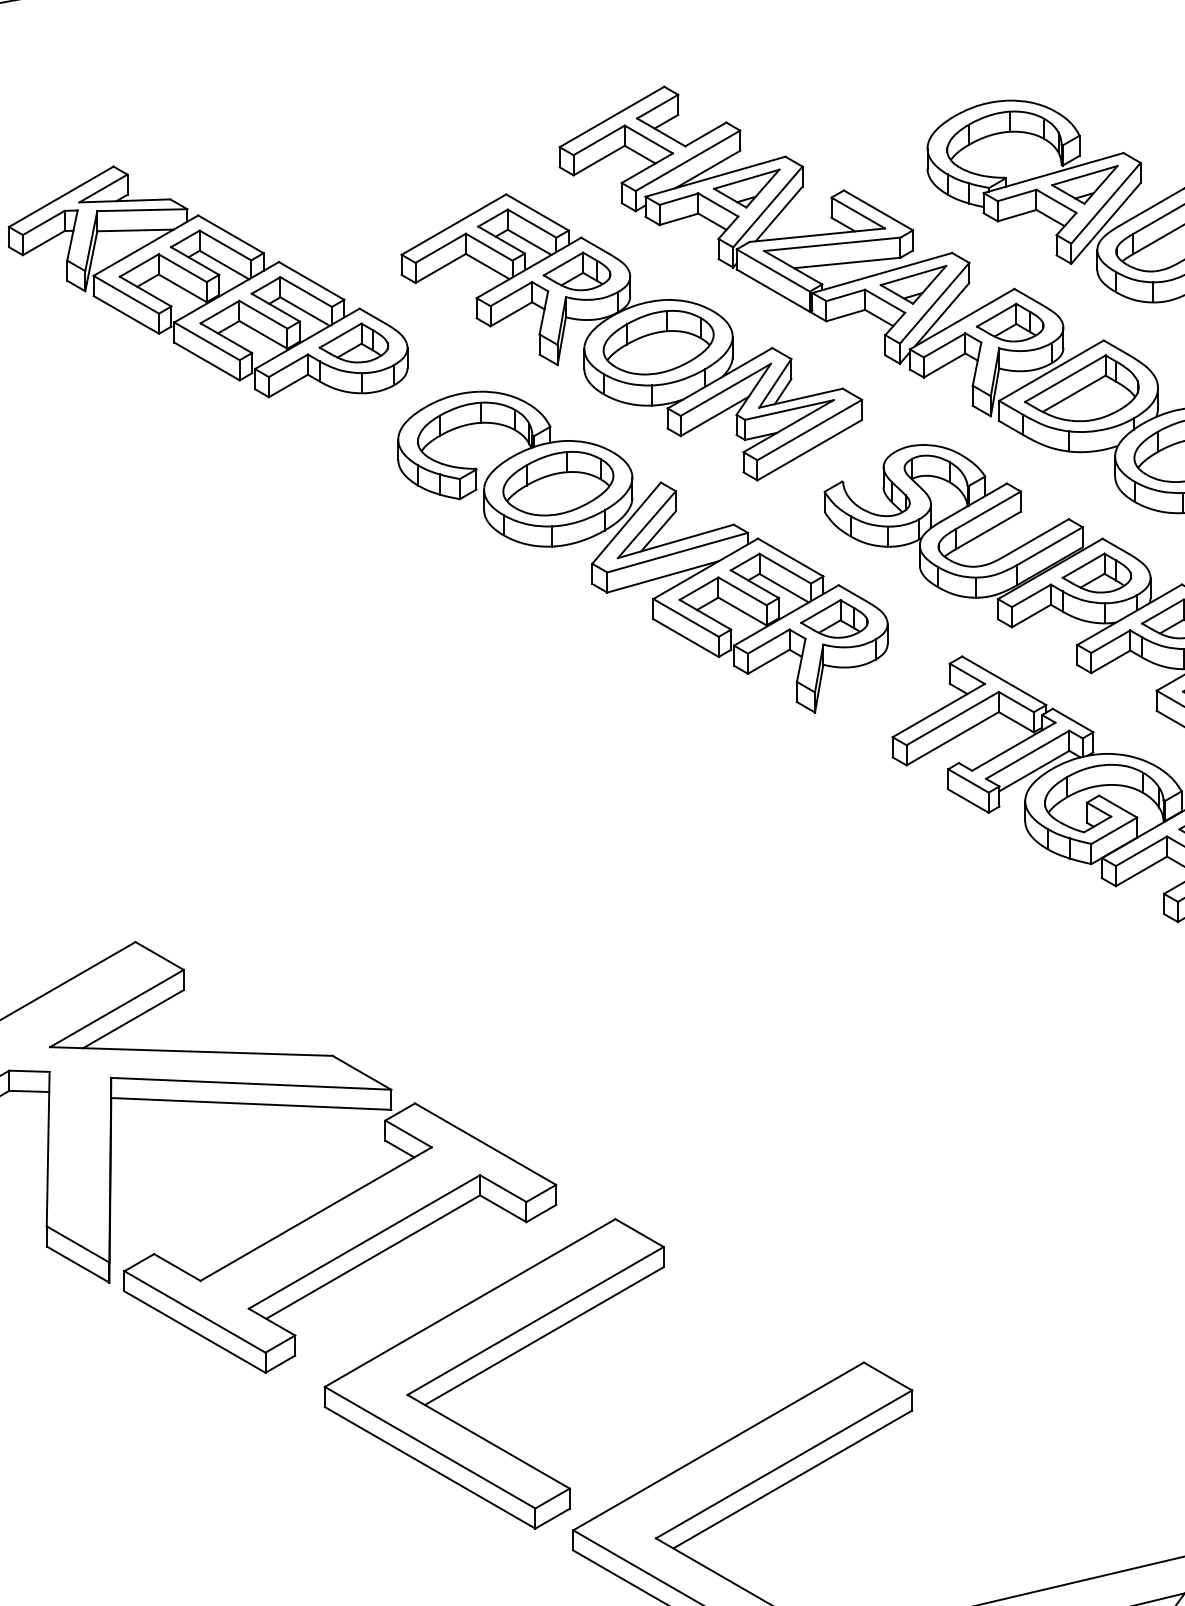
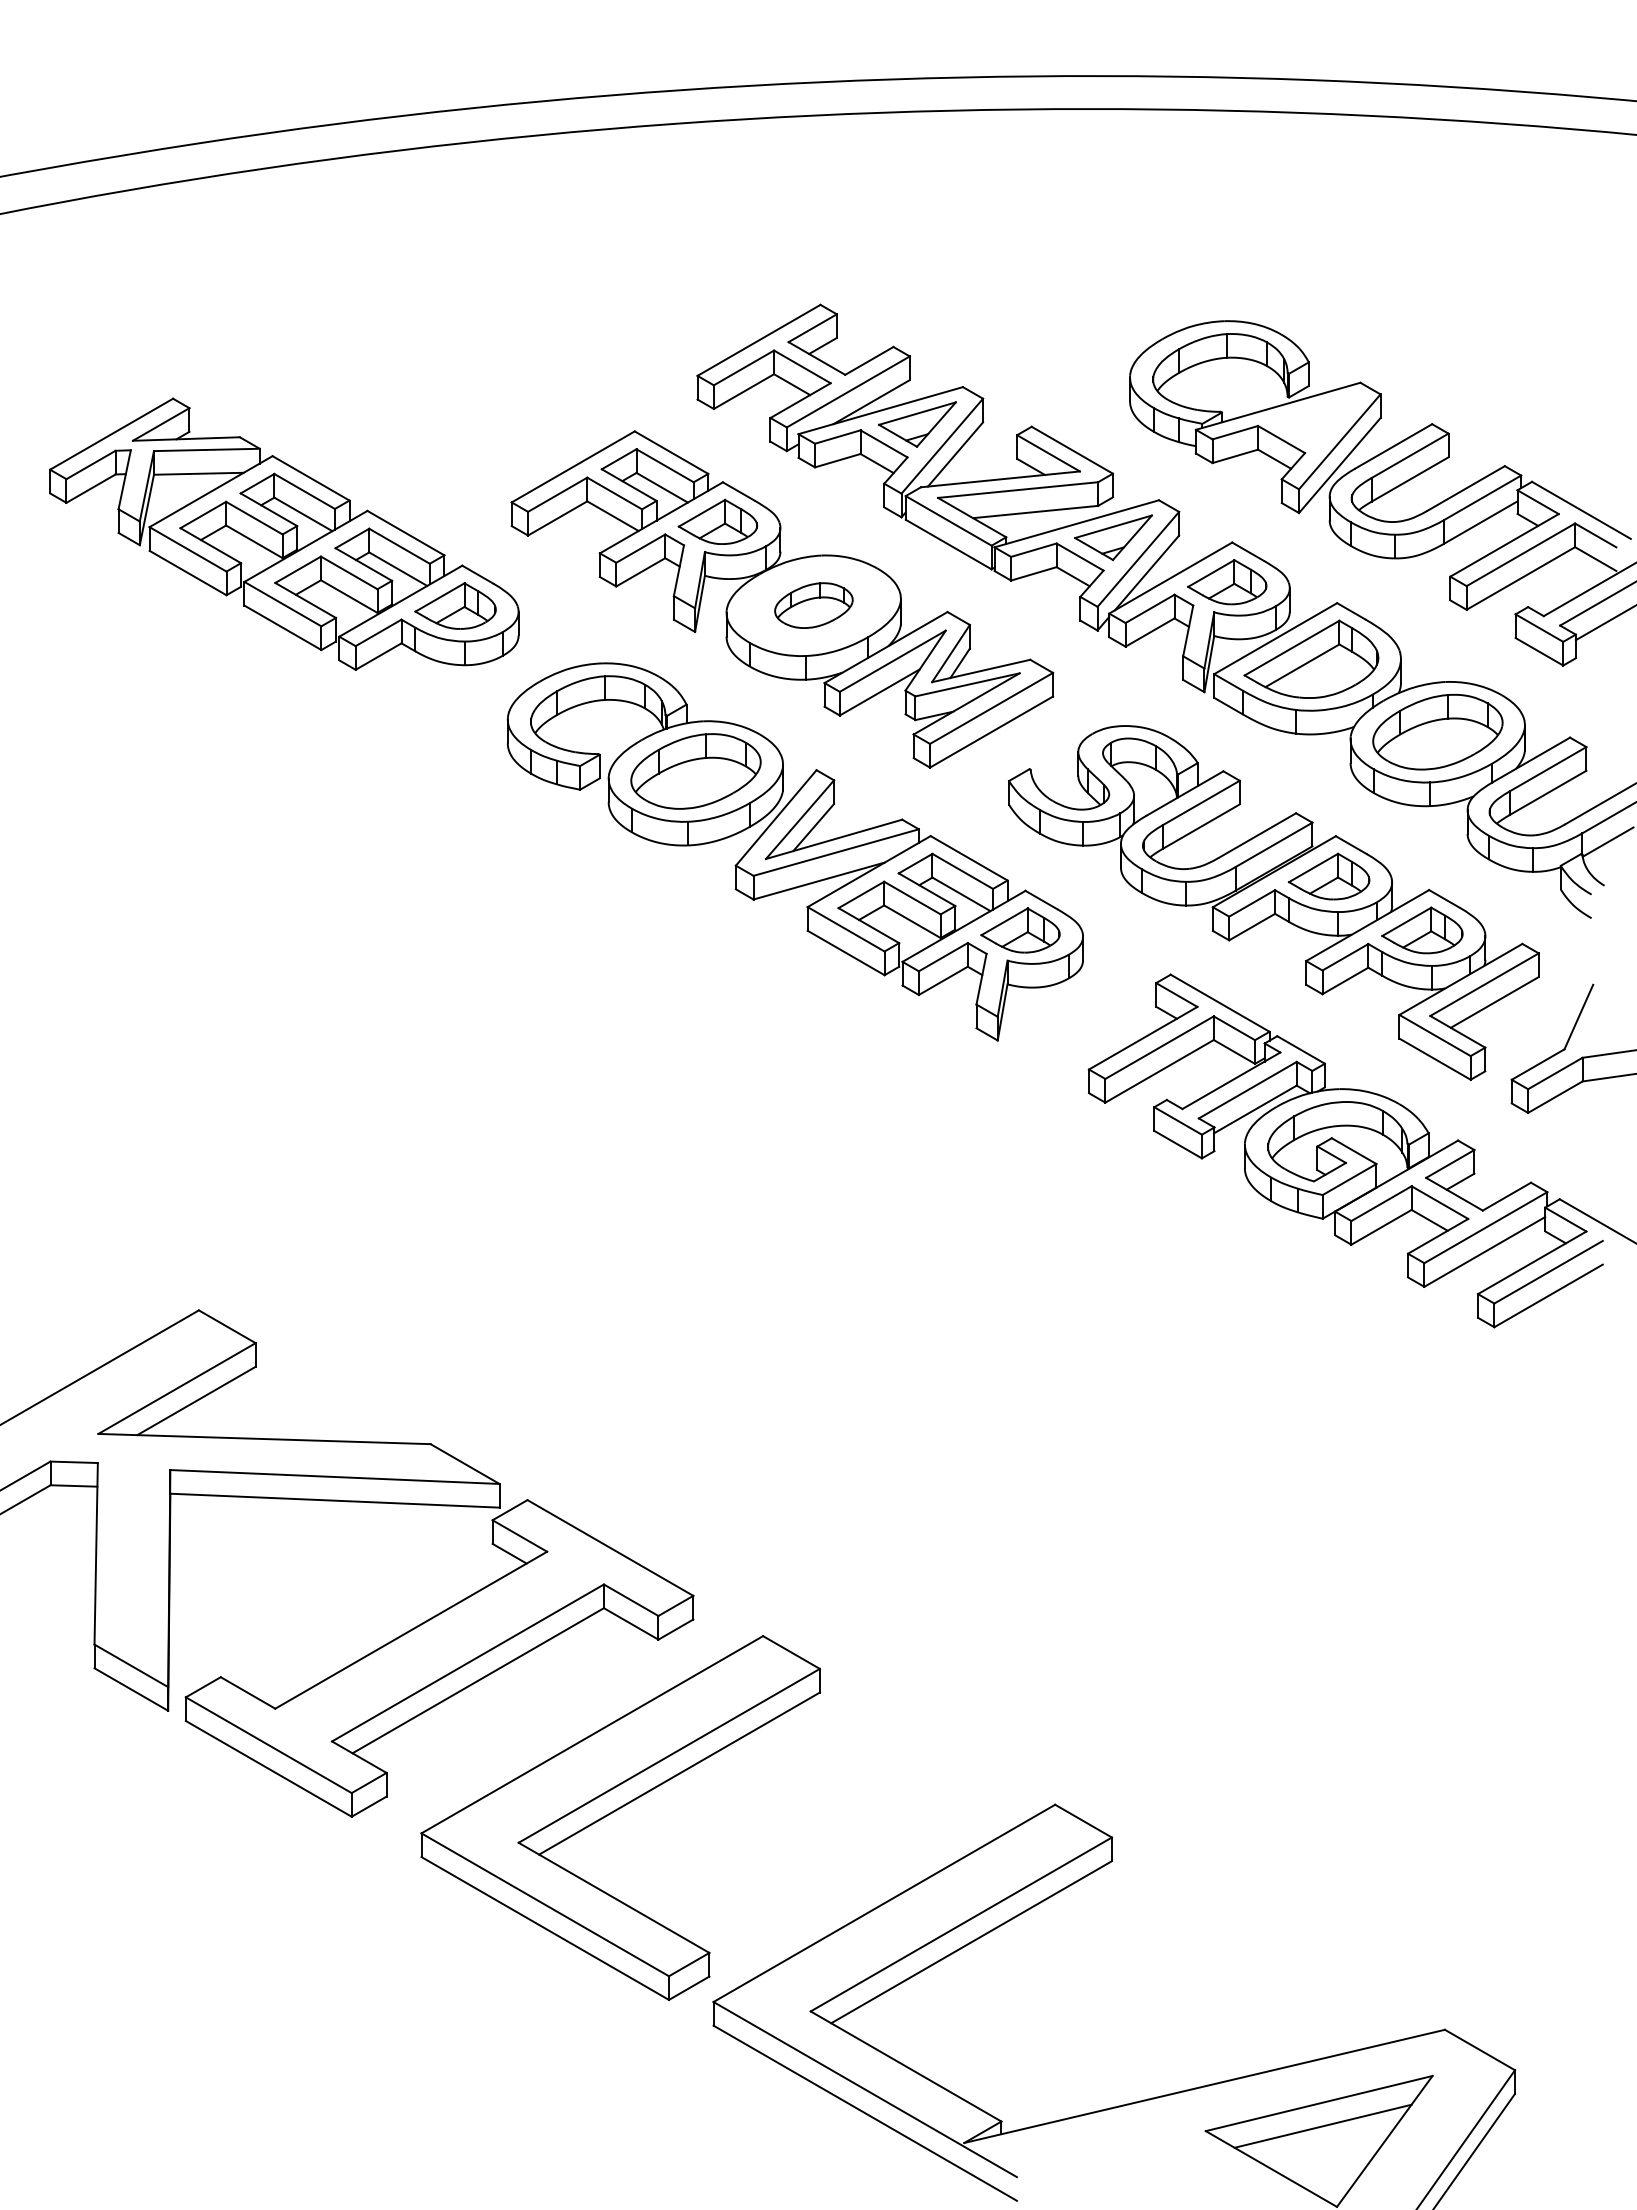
part: (1084, 184) -> (1314, 419), removed
part: (658, 342) -> (813, 605), size x0.6

